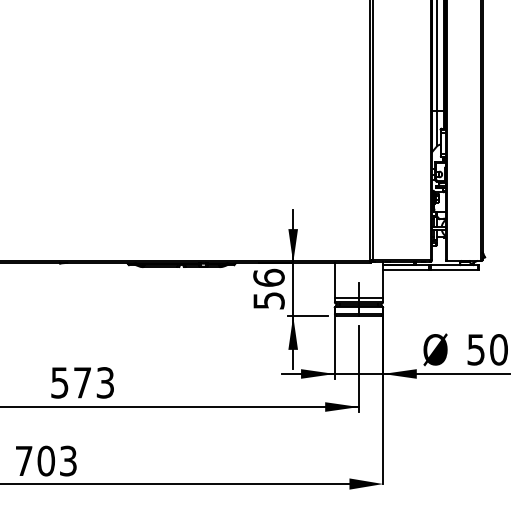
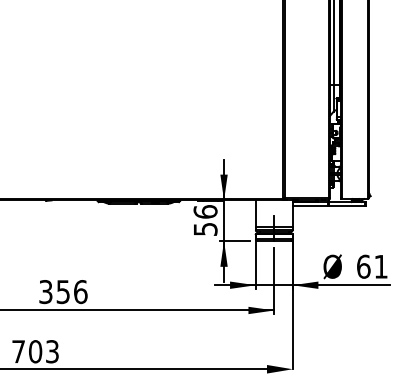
text: (487, 349) -> (372, 266), 50 -> 61
text: (82, 382) -> (63, 291), 573 -> 356

